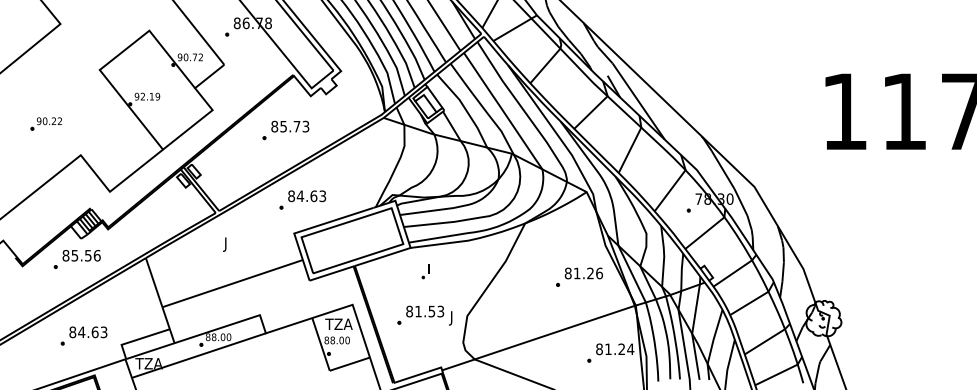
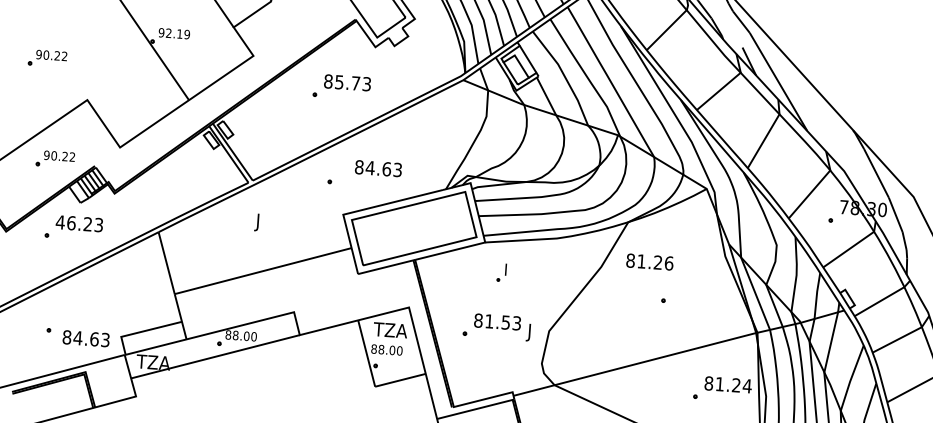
text: (307, 196) -> (378, 168), moved
part: (57, 204) -> (54, 158), added
text: (81, 255) -> (79, 223), 85.56 -> 46.23
text: (583, 273) -> (649, 262), moved
text: (88, 332) -> (86, 338), moved

